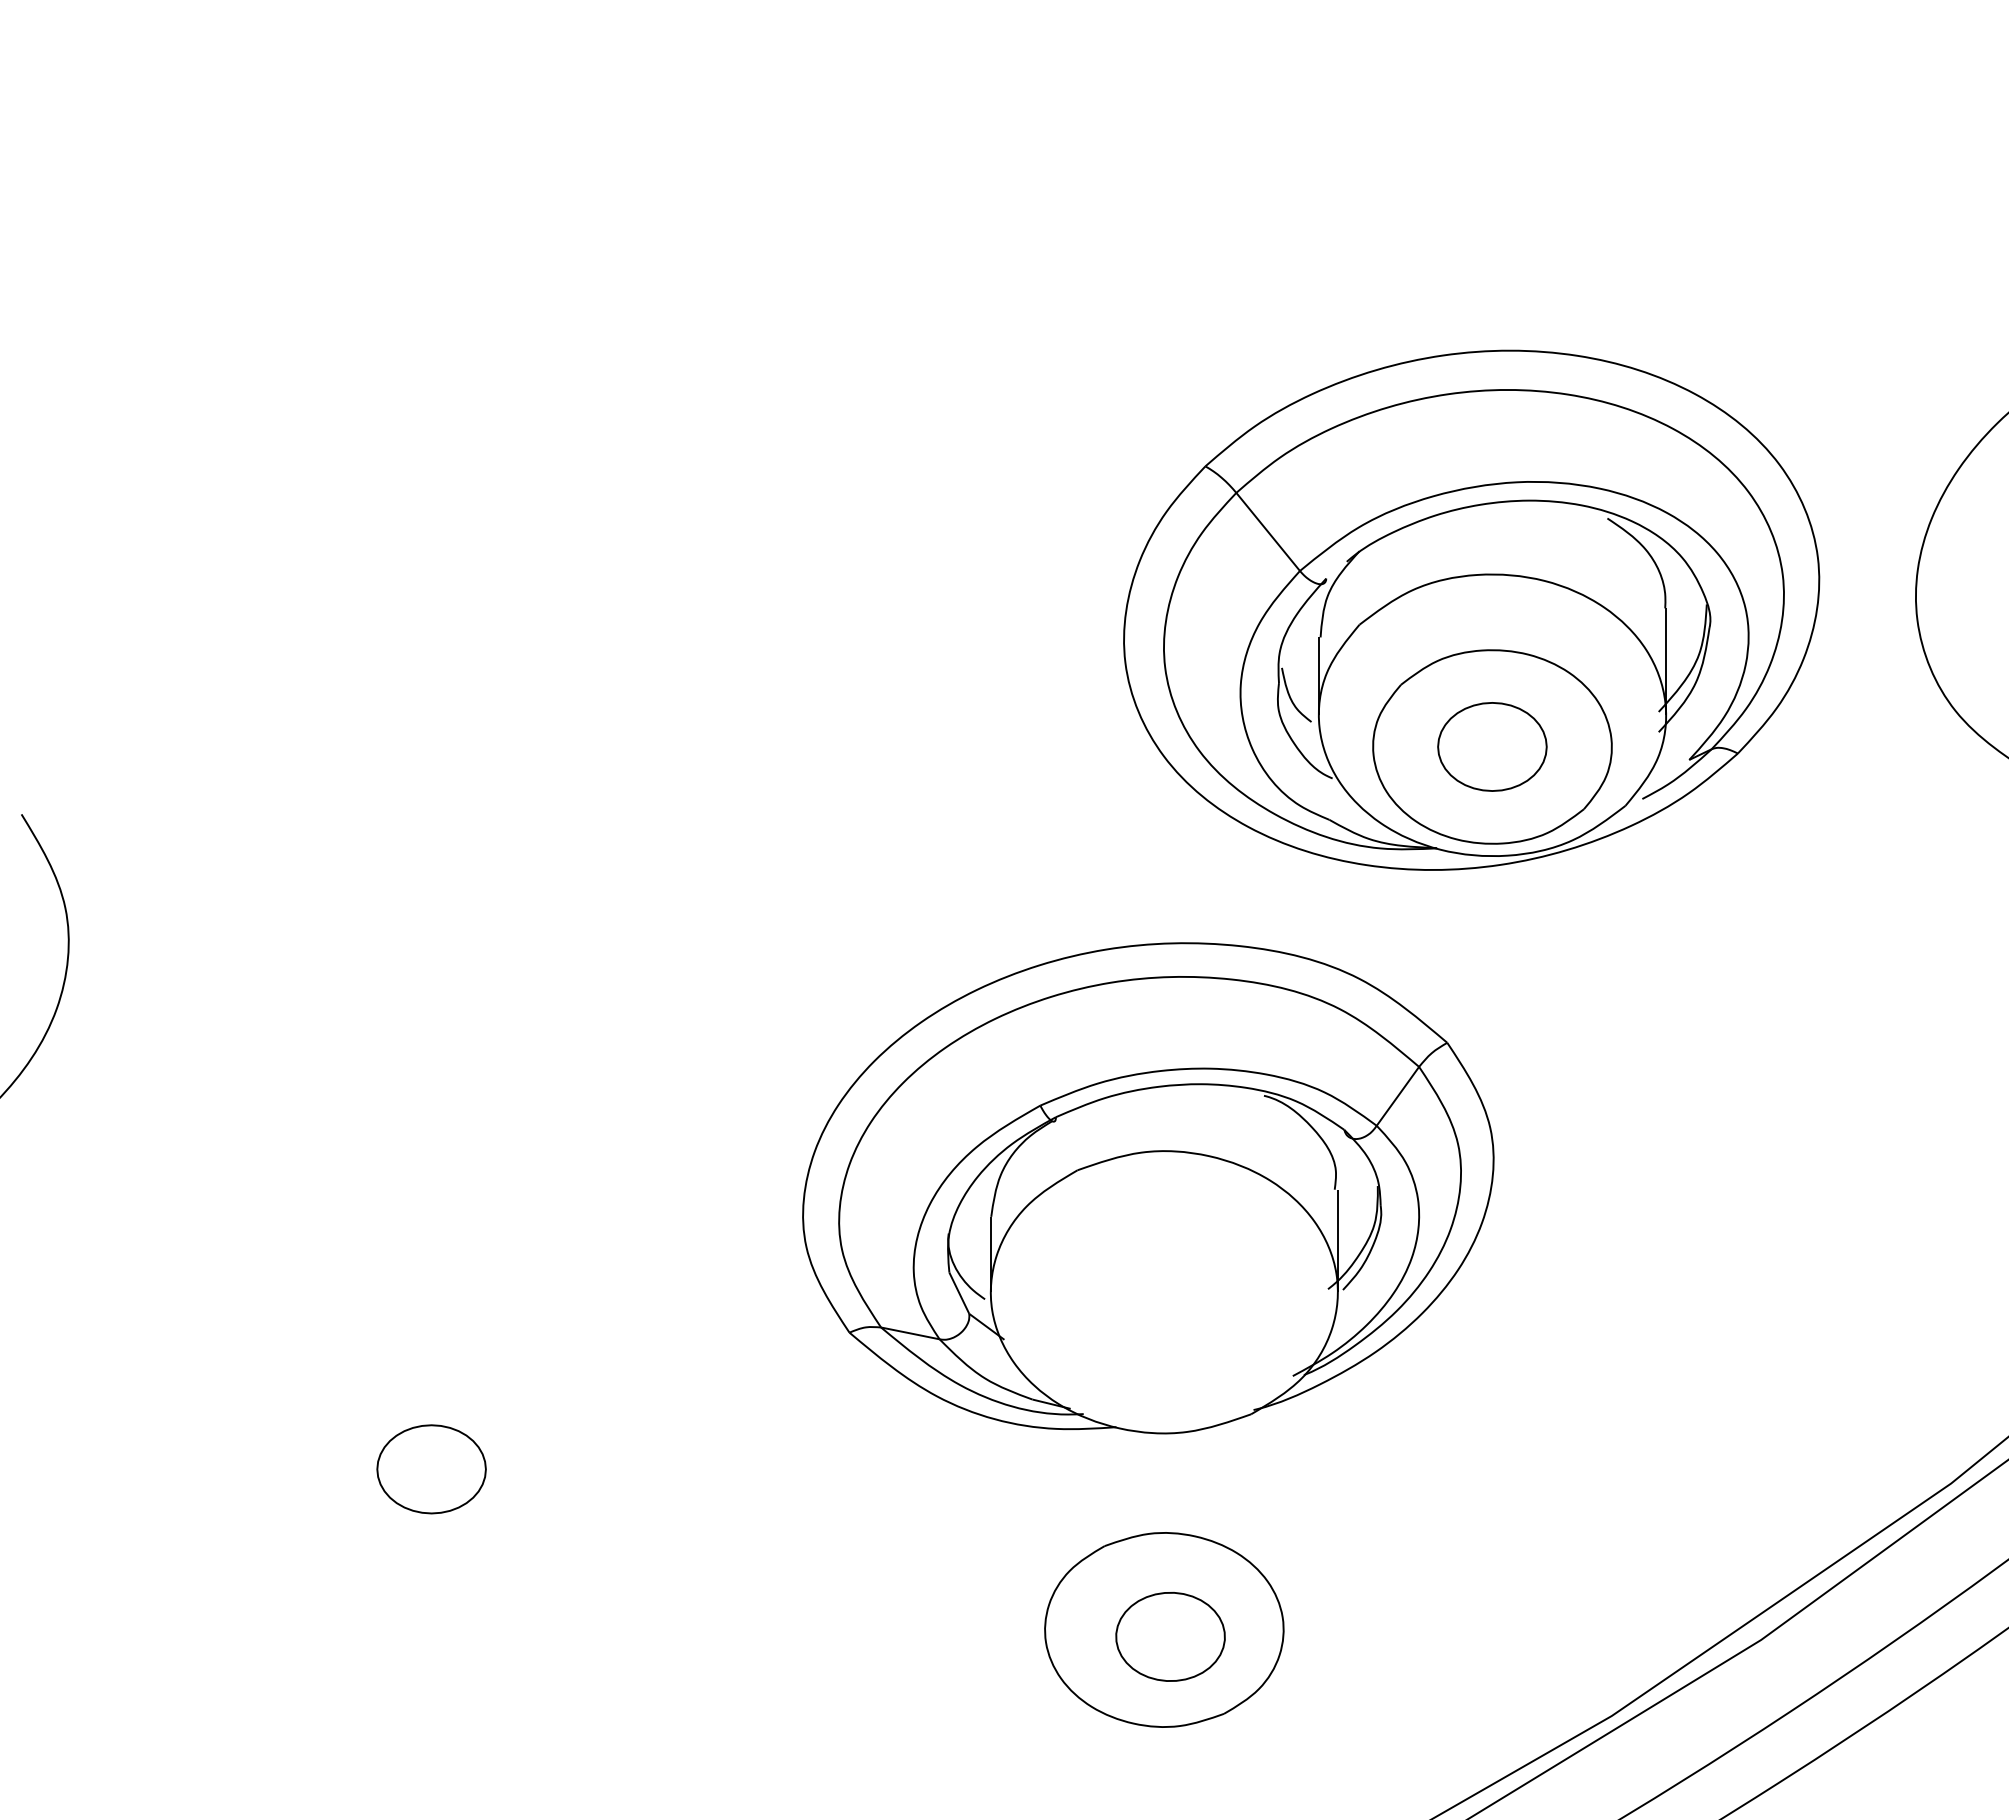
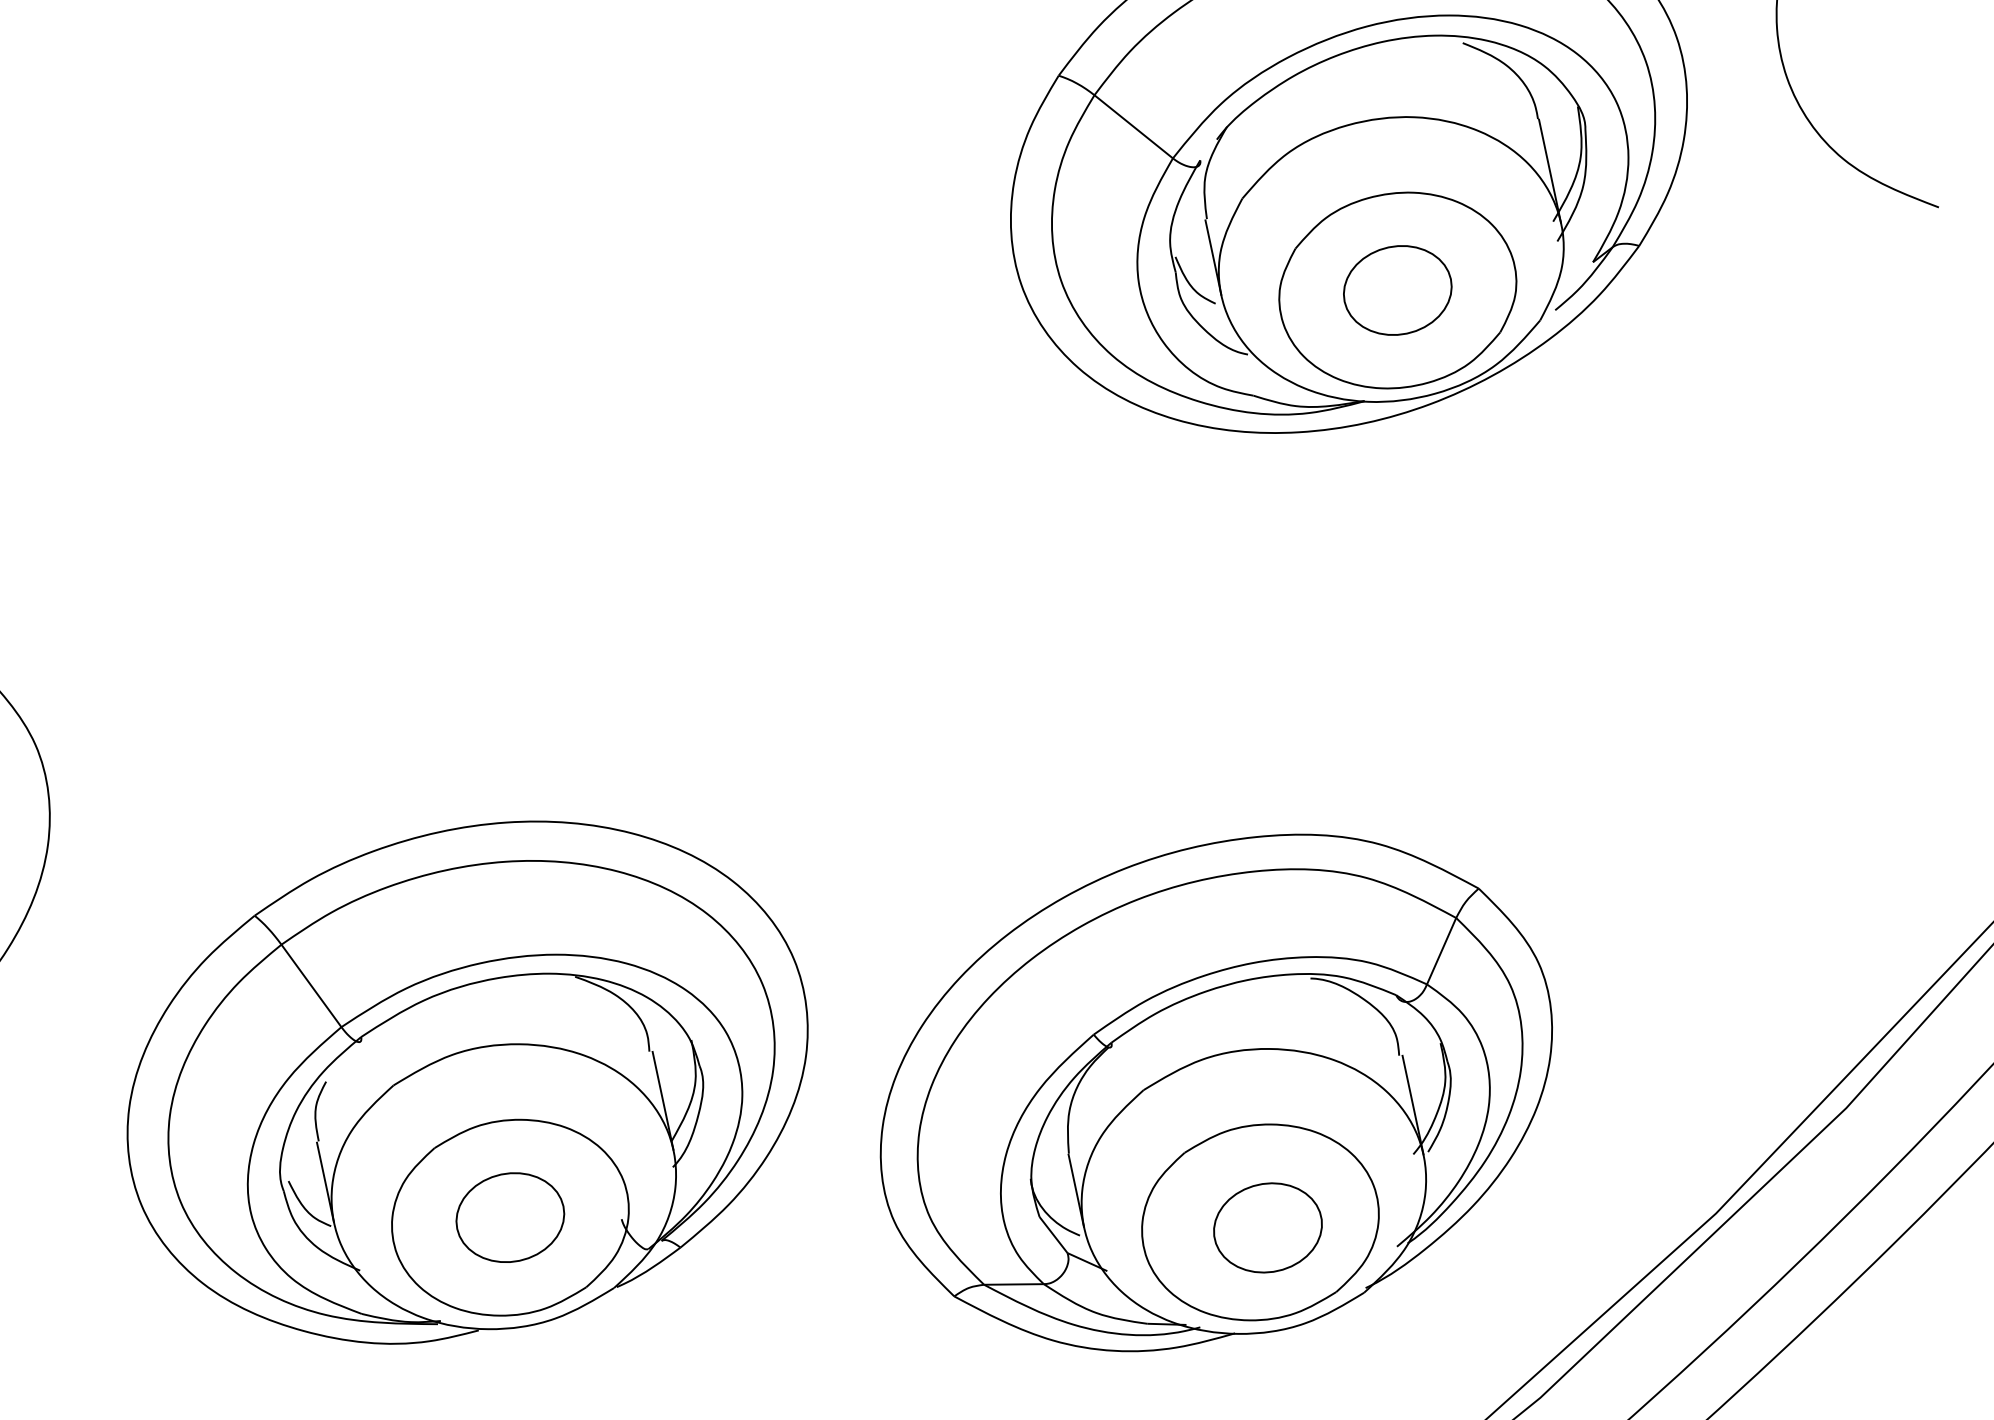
part: (1148, 1188) -> (1216, 1093), moved
part: (417, 1327) -> (467, 1081), added

